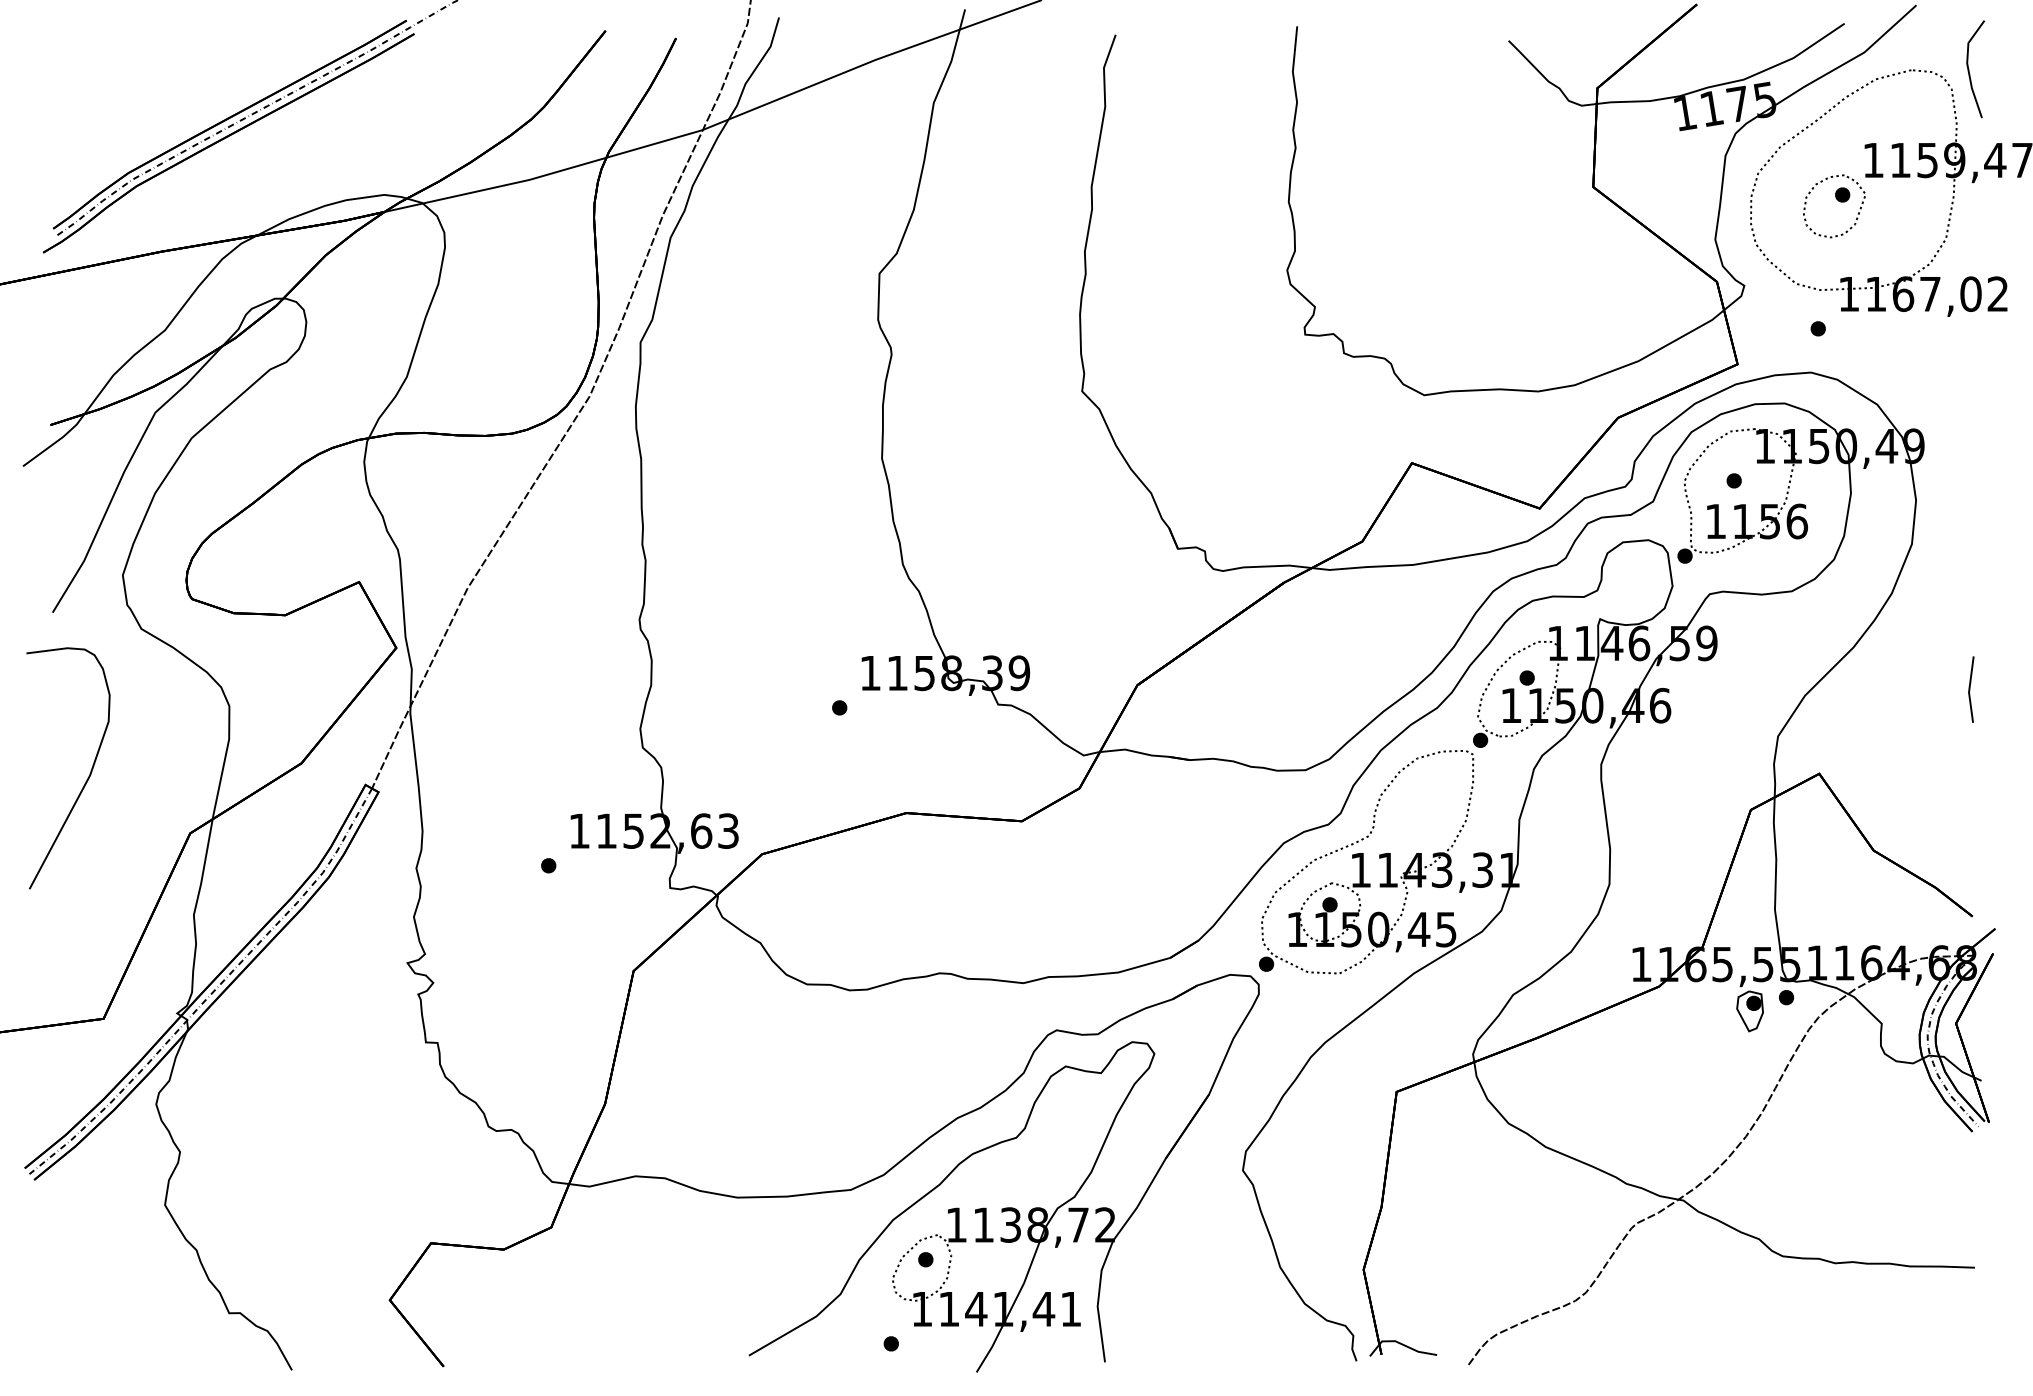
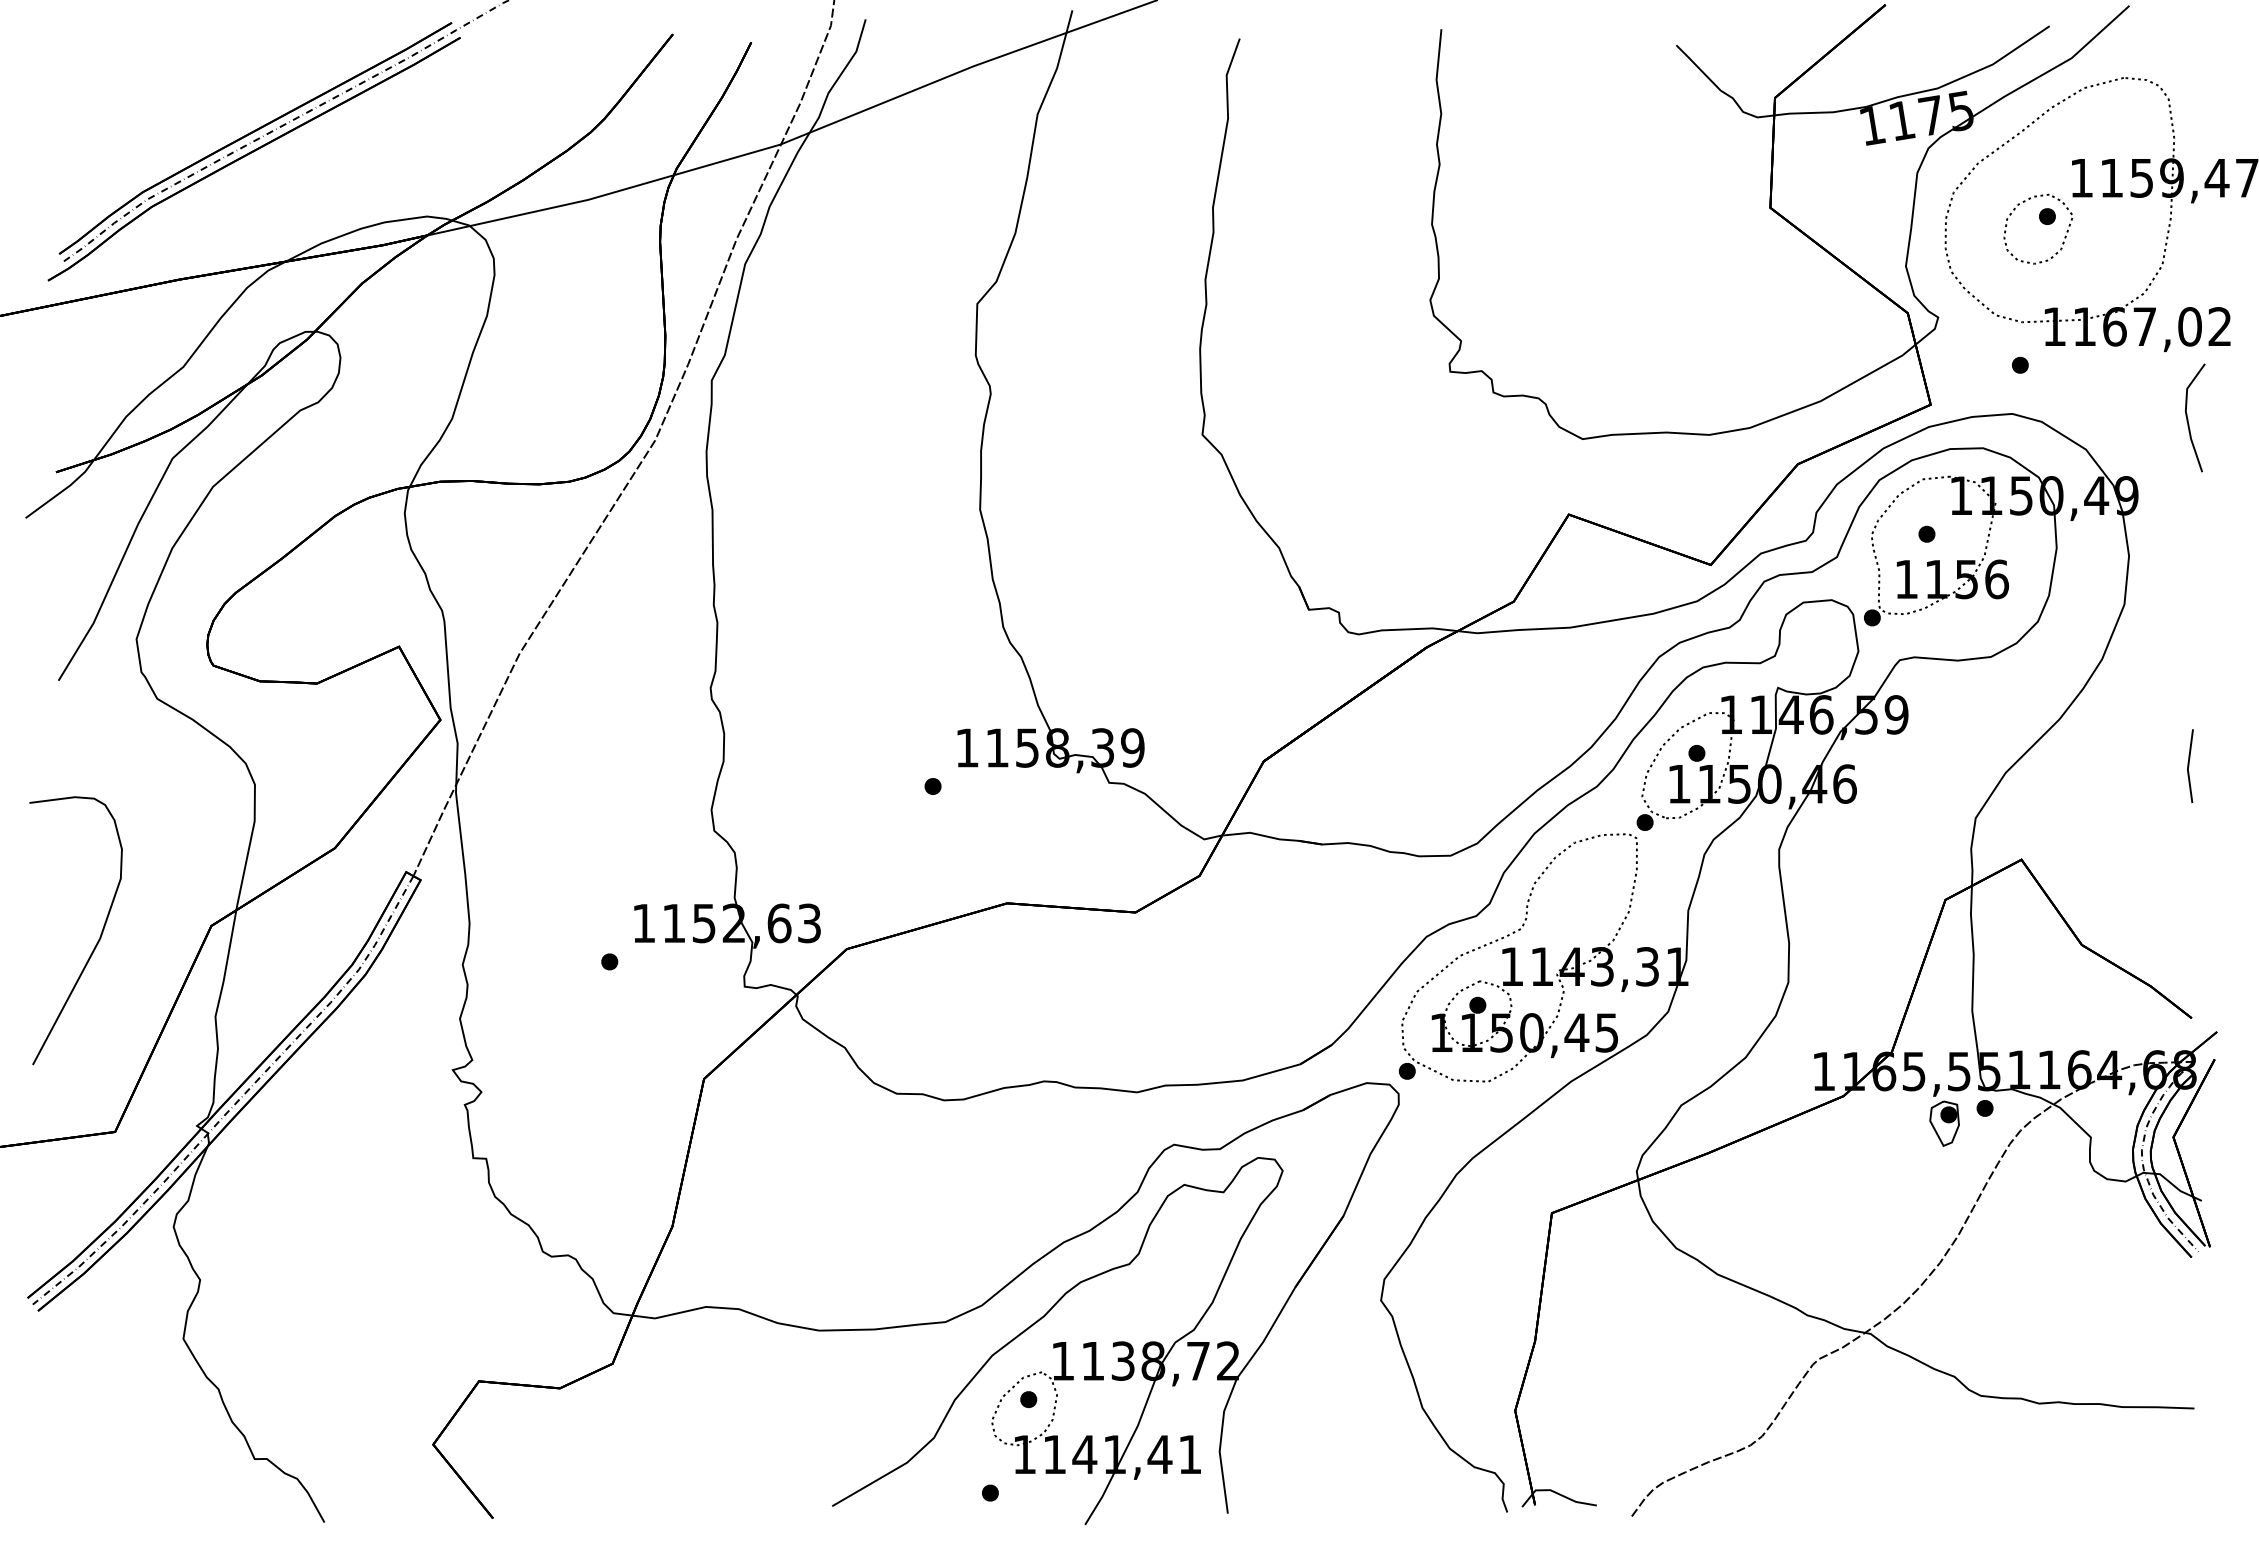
line: (1969, 69) -> (2188, 418), moved
curve: (87, 778) -> (97, 941), moved

